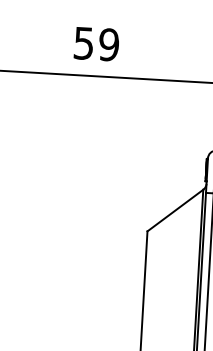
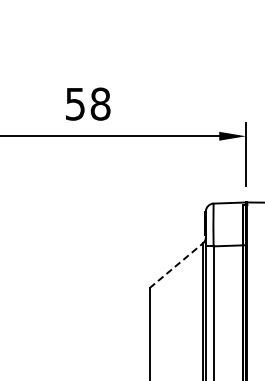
text: (109, 44) -> (100, 103), 59 -> 58
line: (175, 210) -> (176, 265), solid -> dashed

